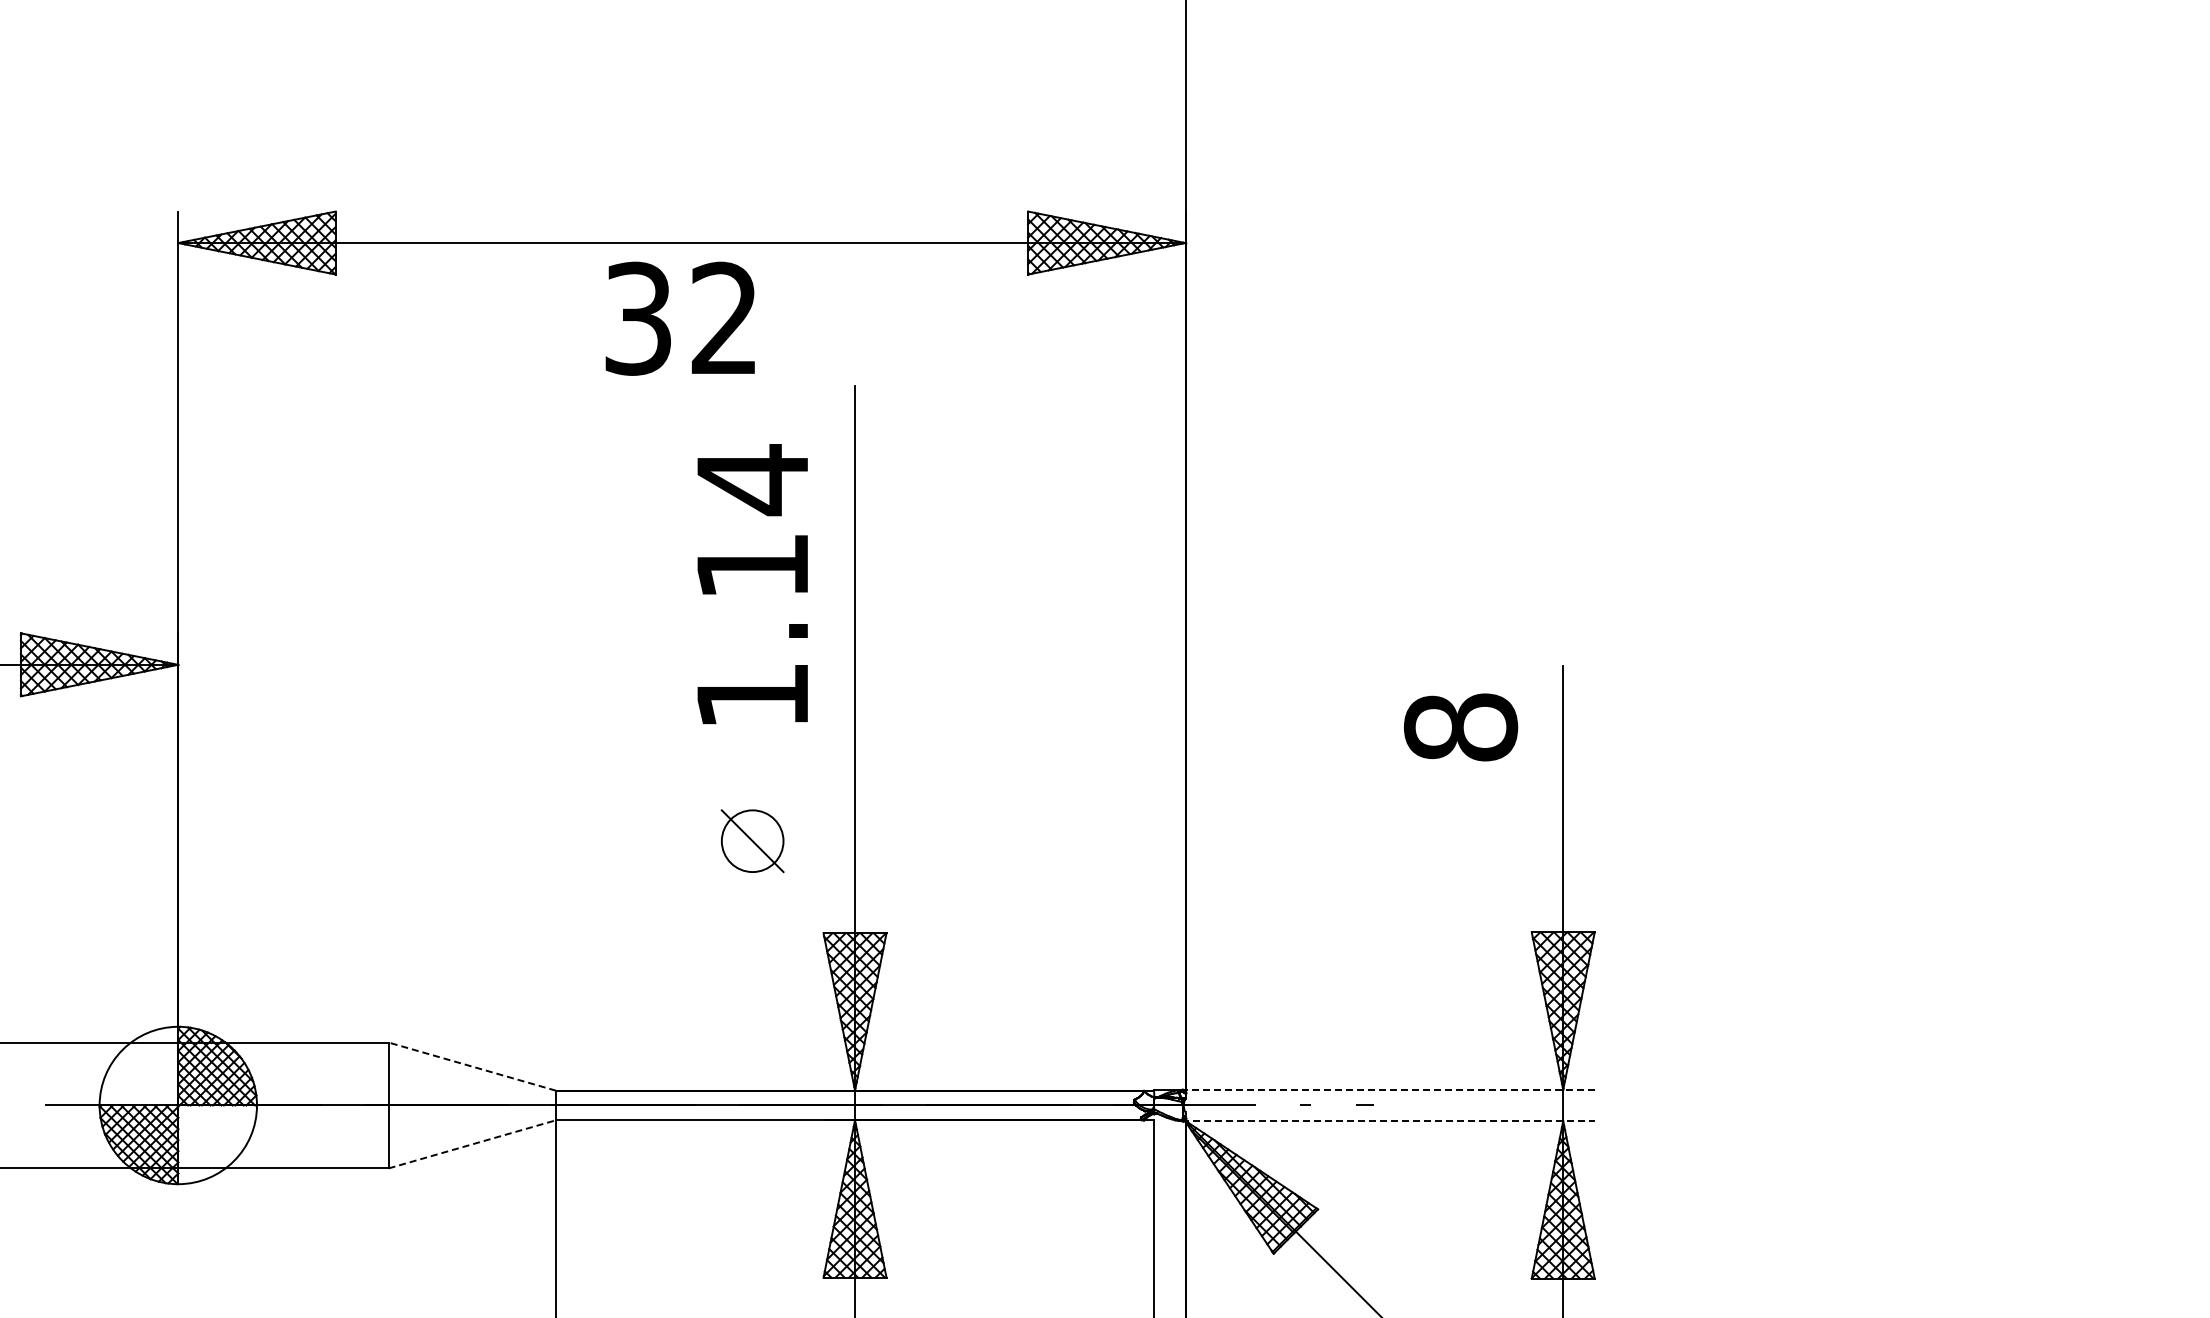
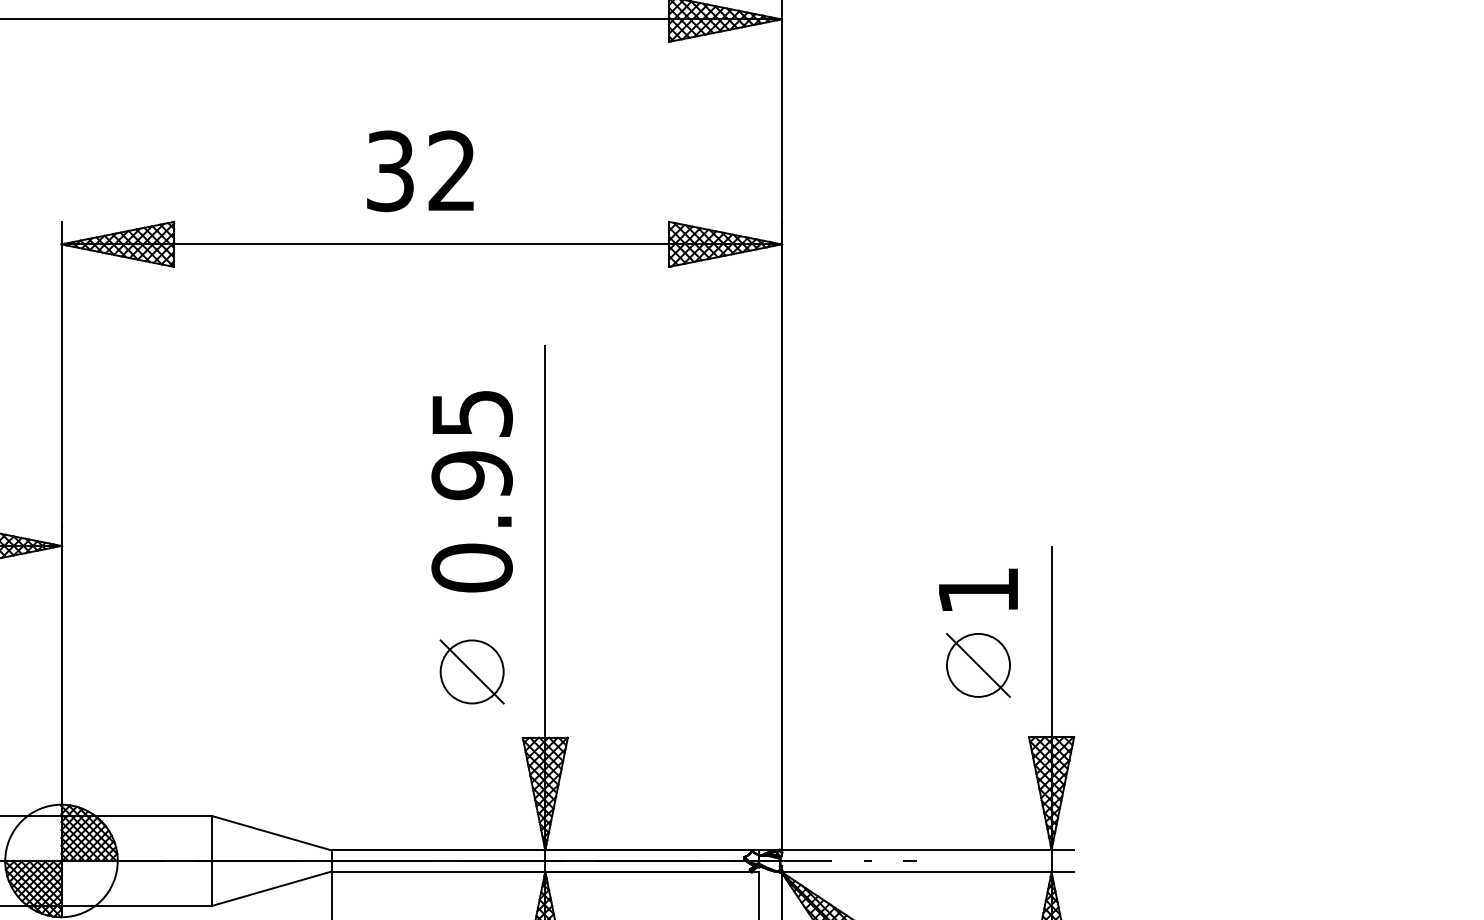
text: (679, 318) -> (419, 171), moved
text: (752, 586) -> (472, 489), 1.14 -> 0.95
text: (1460, 727) -> (978, 590), 8 -> 1
part: (1460, 831) -> (978, 665), added
part: (752, 841) -> (472, 672), size x1.43
line: (471, 1066) -> (271, 833), dashed -> solid
line: (1388, 1089) -> (926, 849), dashed -> solid
line: (1389, 1121) -> (927, 872), dashed -> solid
line: (472, 1144) -> (271, 888), dashed -> solid

